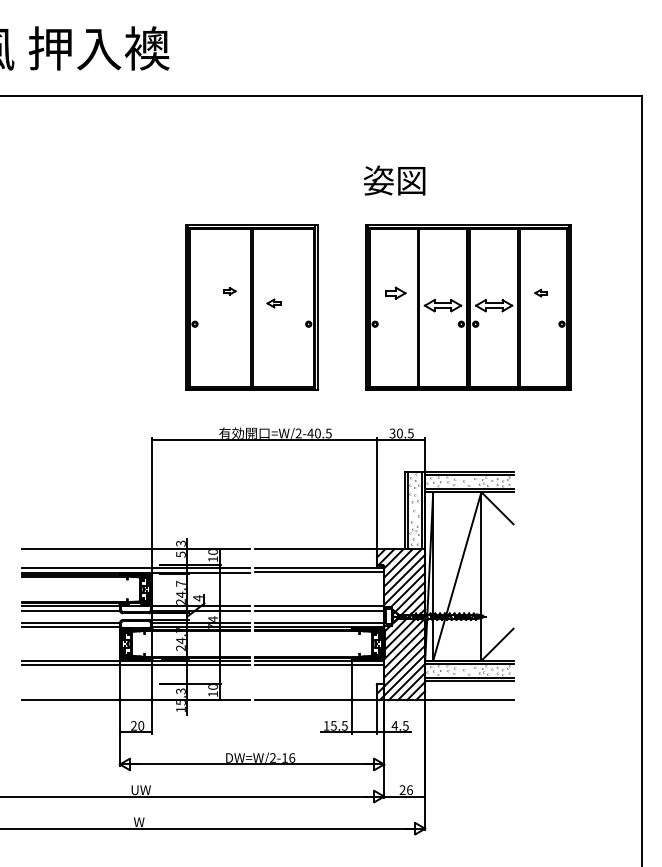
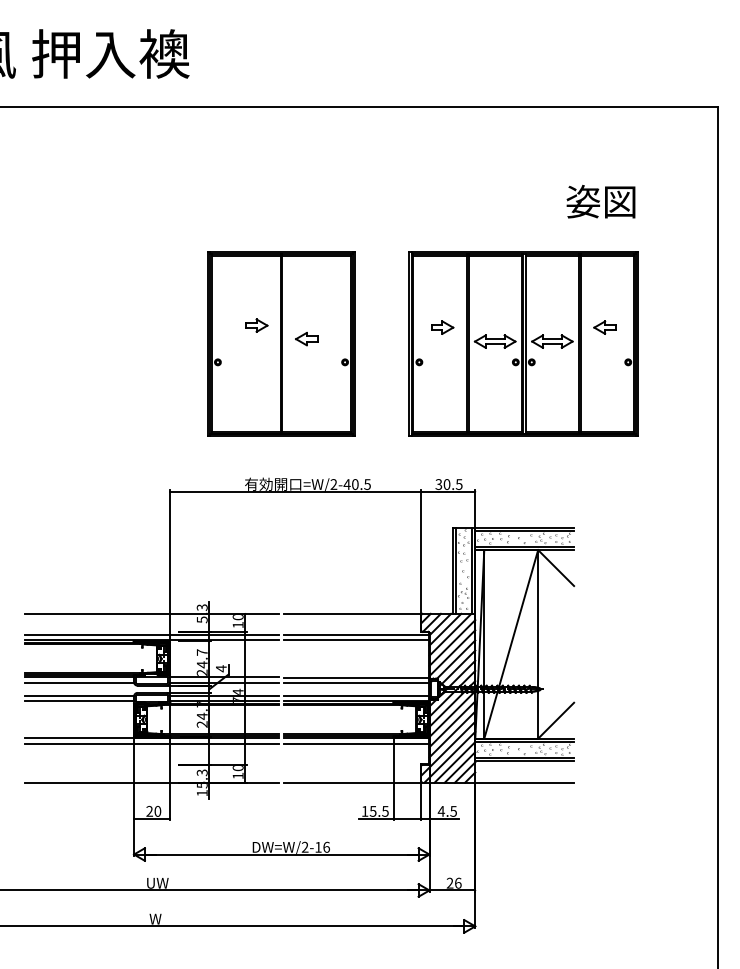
text: (394, 180) -> (600, 201), moved
part: (229, 290) -> (256, 324), size x1.67
part: (540, 292) -> (604, 326), size x1.67
part: (273, 303) -> (305, 339), size x1.43

